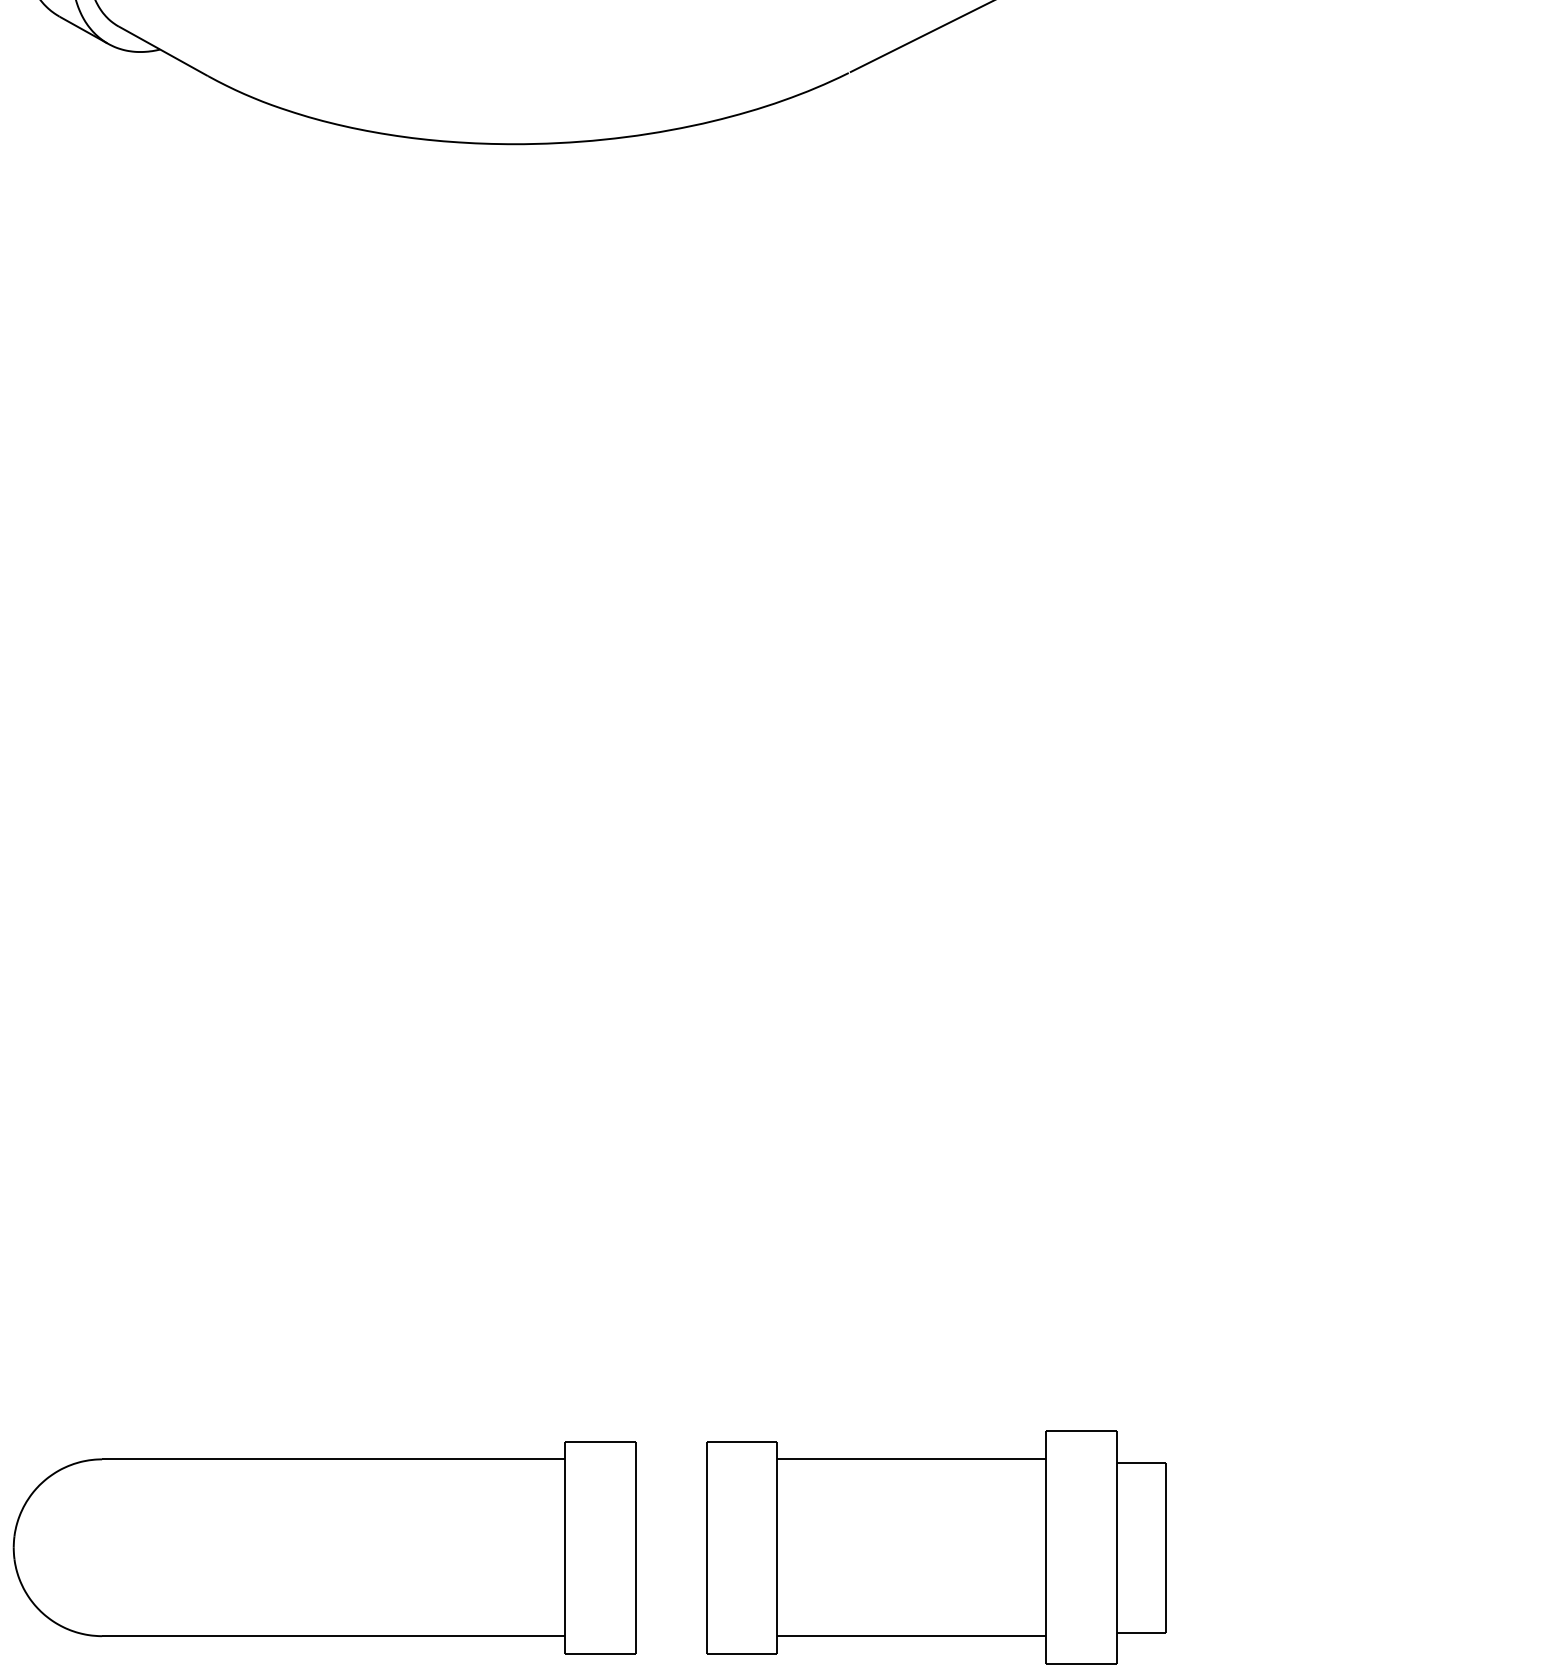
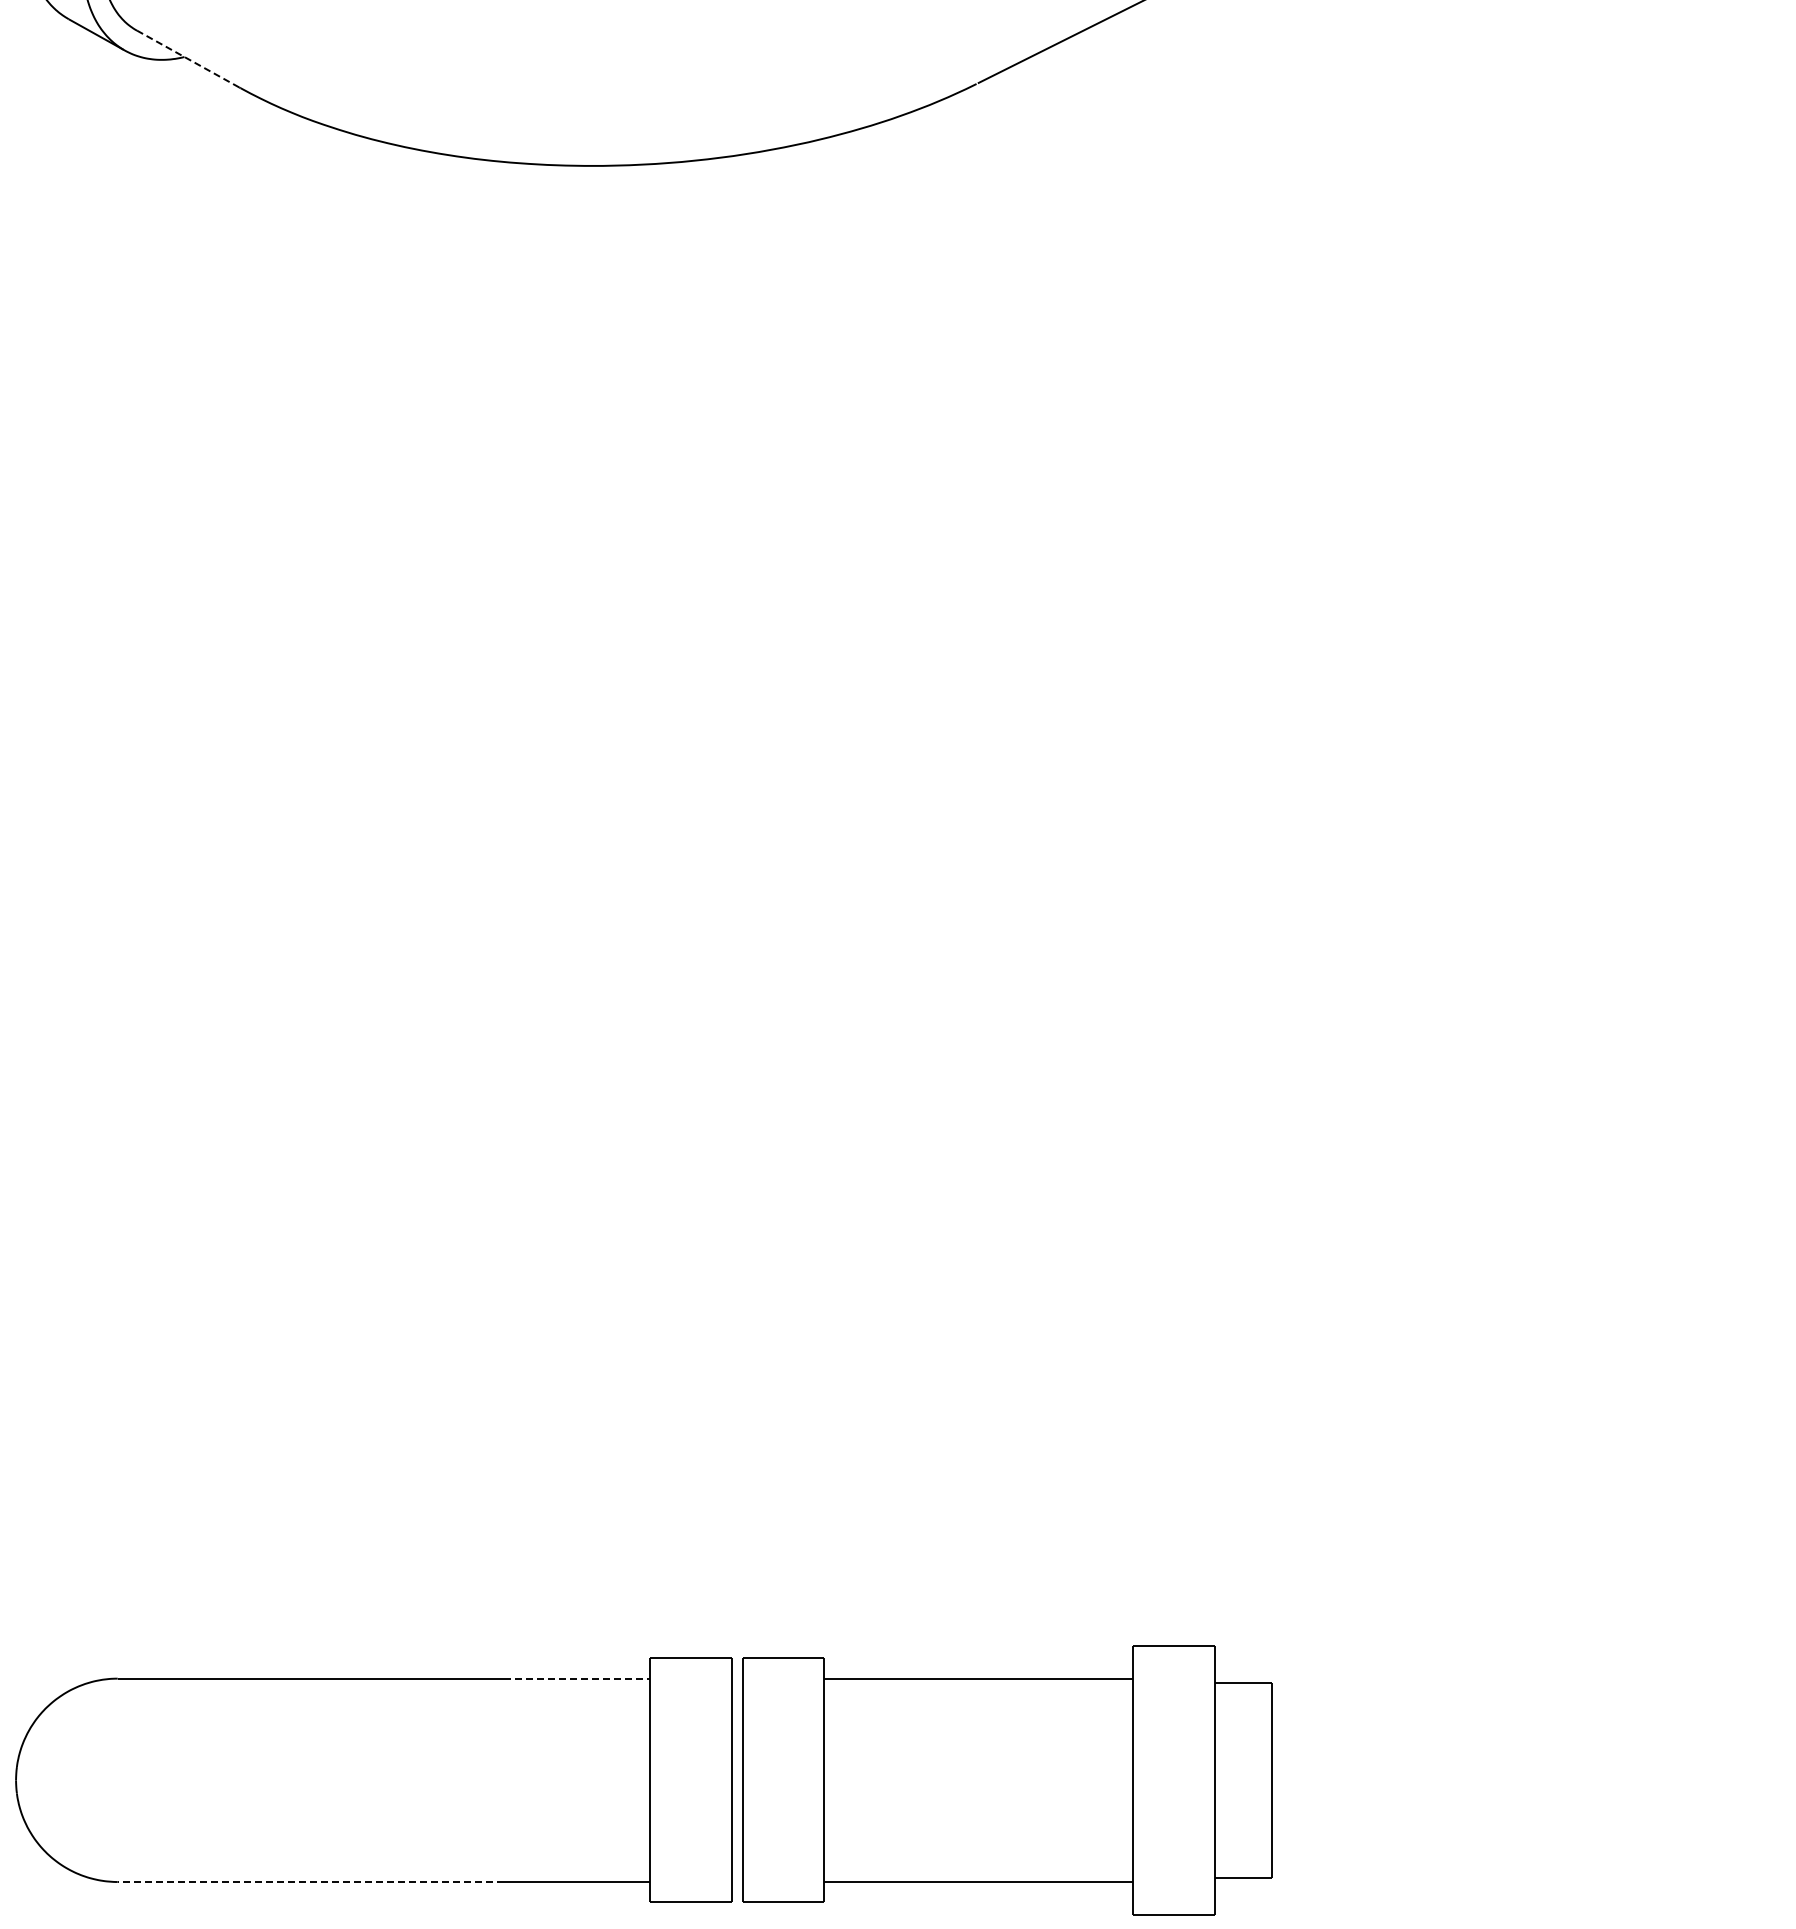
line: (162, 50) -> (187, 58), solid -> dashed
line: (501, 1459) -> (577, 1678), solid -> dashed
part: (936, 1547) -> (1007, 1780), moved
line: (269, 1635) -> (310, 1881), solid -> dashed

